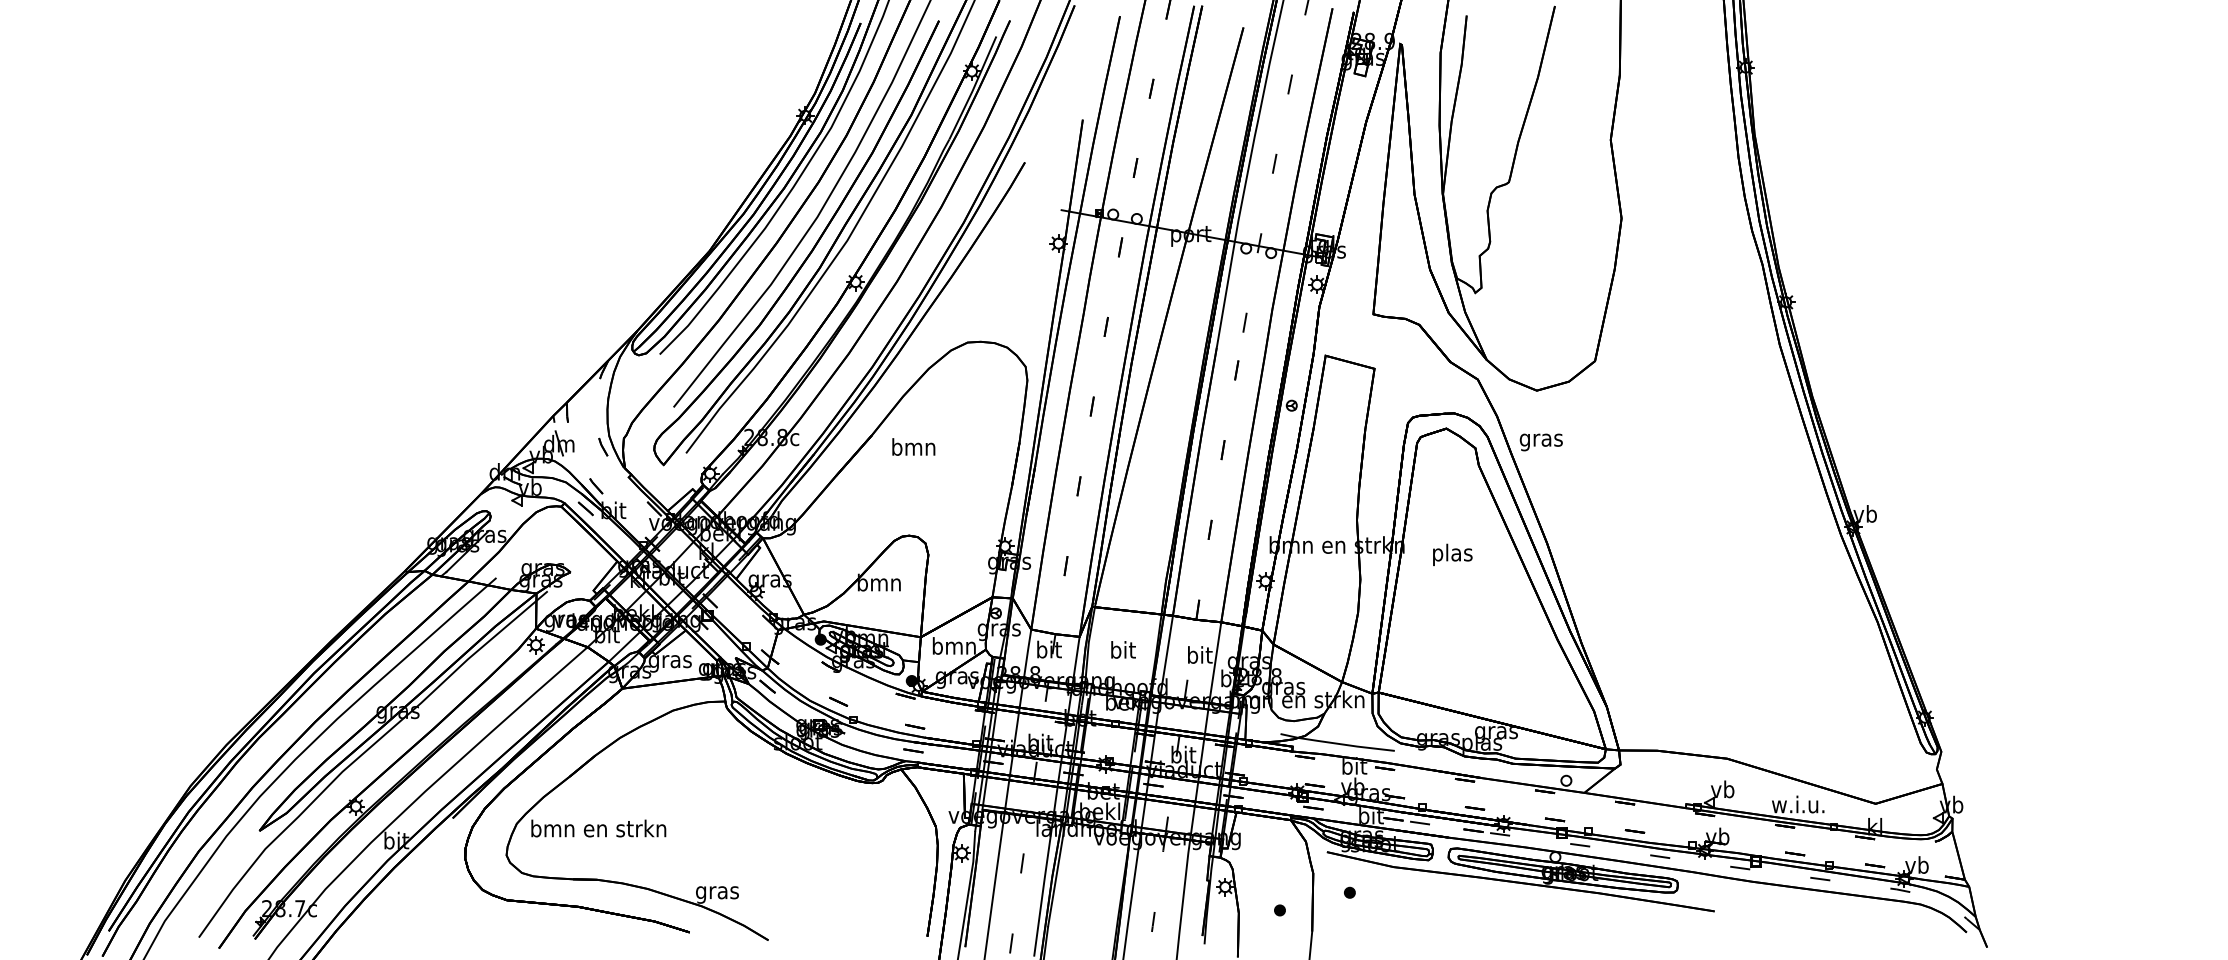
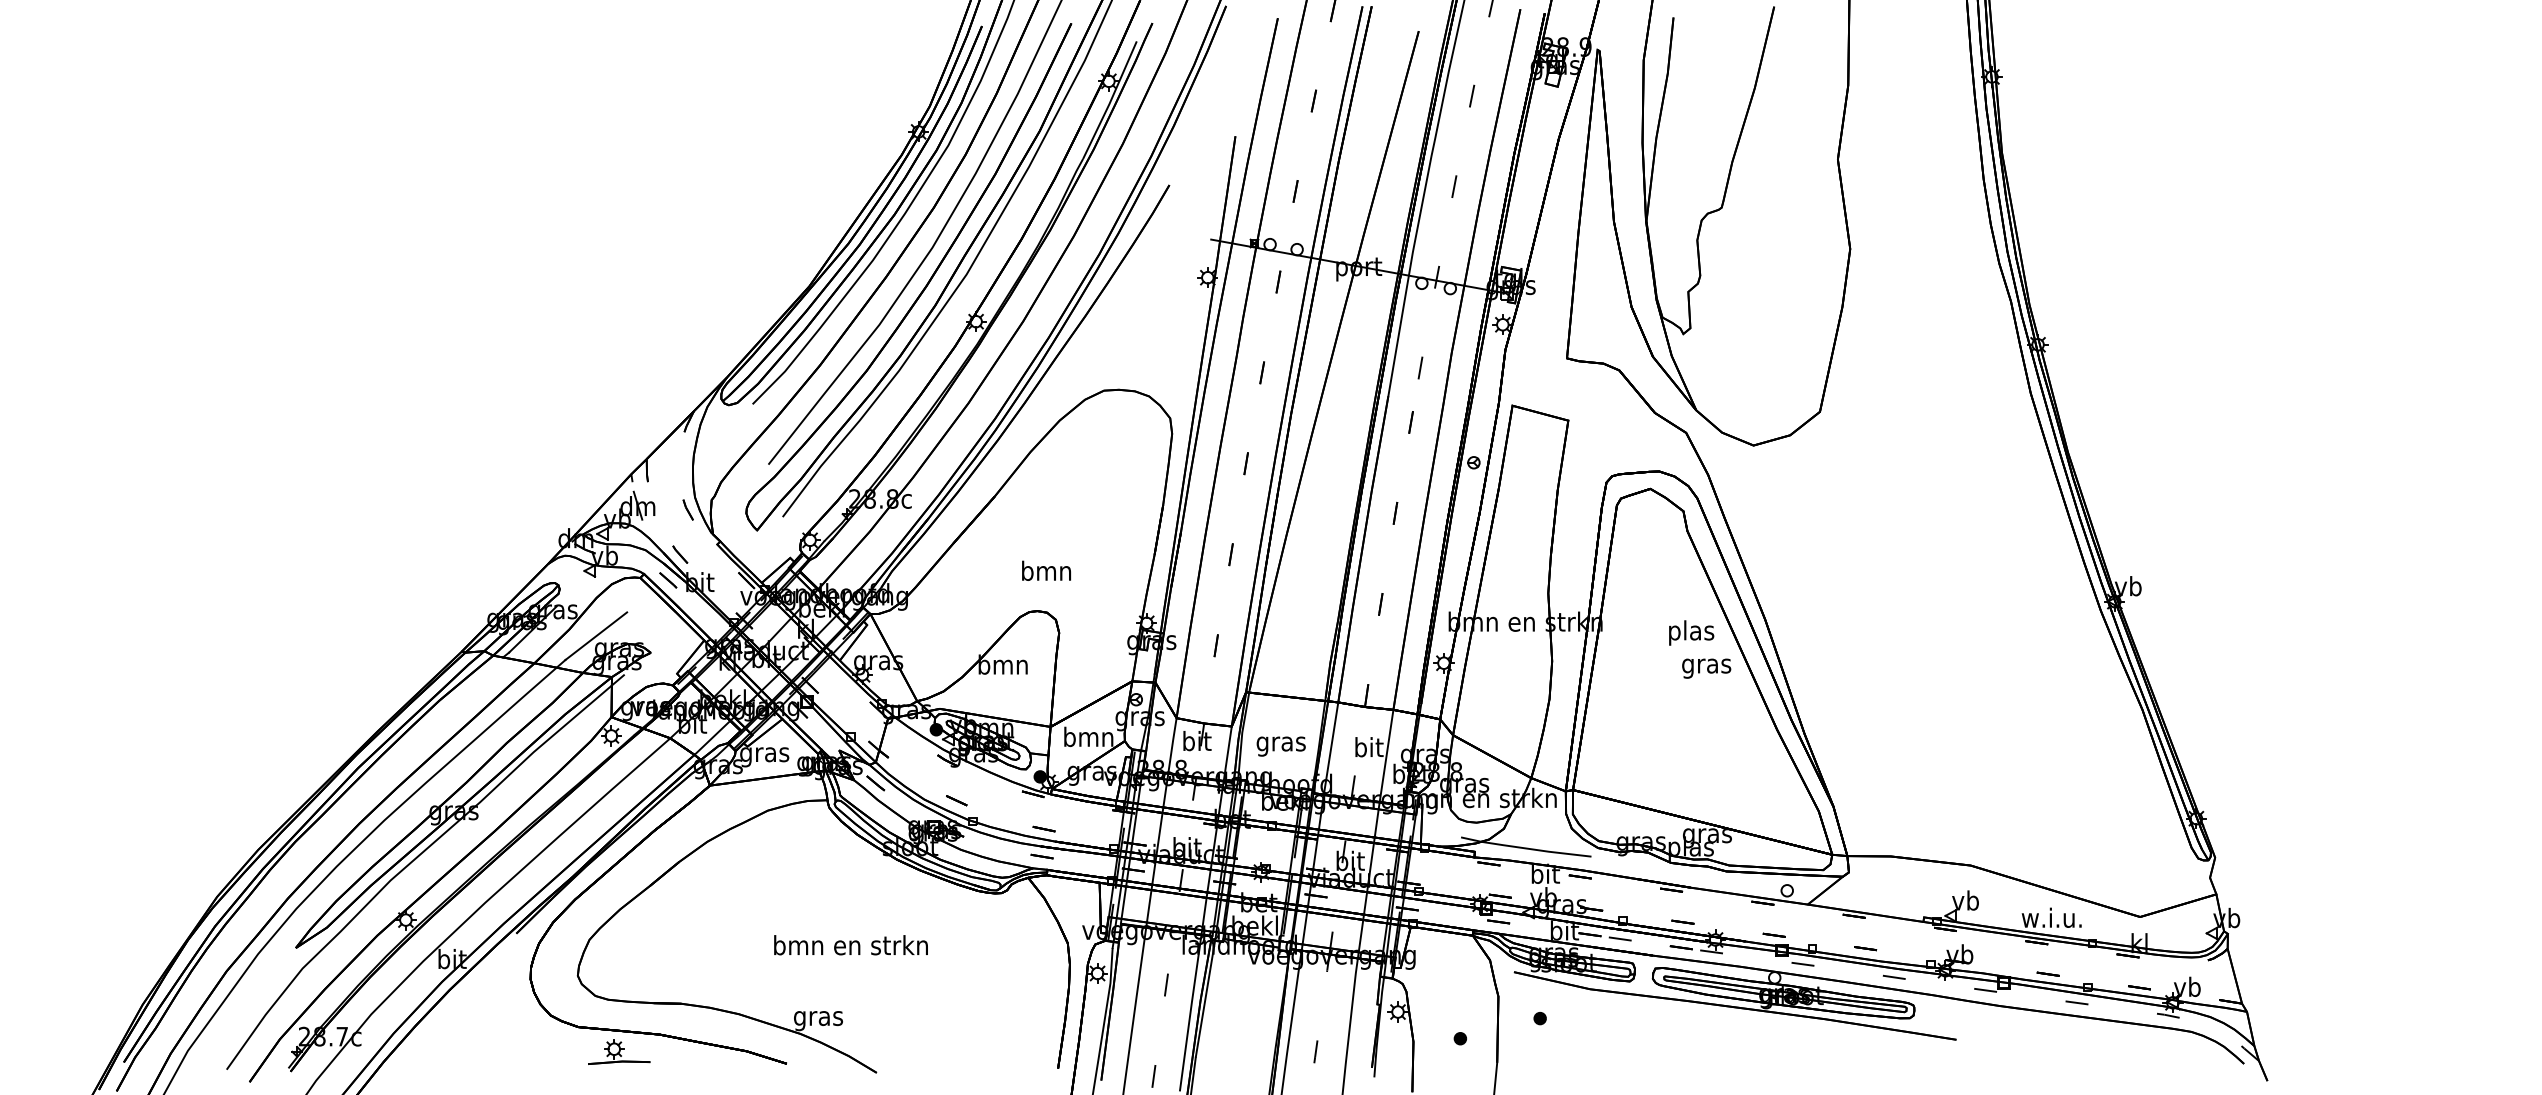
text: (1541, 442) -> (1706, 668), moved
text: (913, 446) -> (1046, 570), moved
text: (1452, 554) -> (1691, 632), moved
line: (522, 557) -> (596, 635), added
text: (1122, 651) -> (1280, 743), bit -> gras
text: (598, 828) -> (850, 945), moved
part: (543, 921) -> (619, 1051), added

